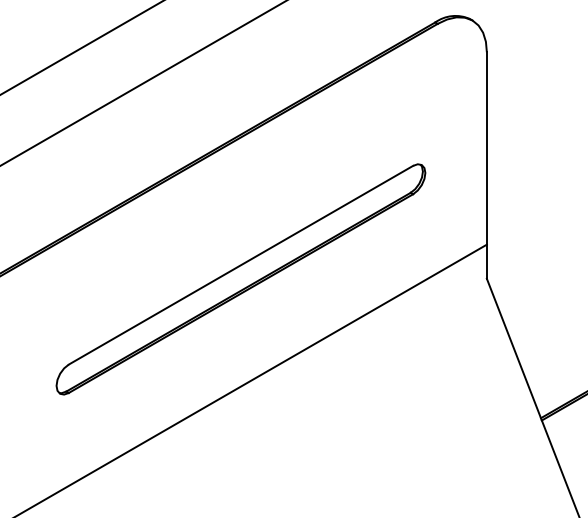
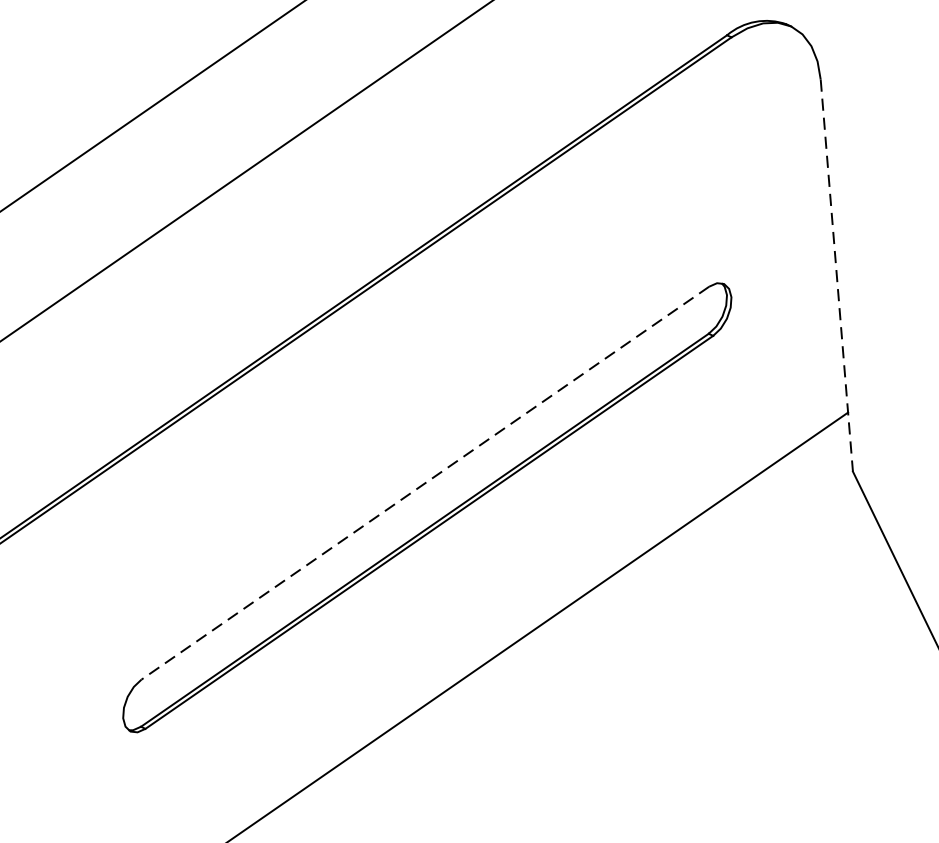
line: (486, 166) -> (836, 277), solid -> dashed
line: (240, 265) -> (424, 483), solid -> dashed

